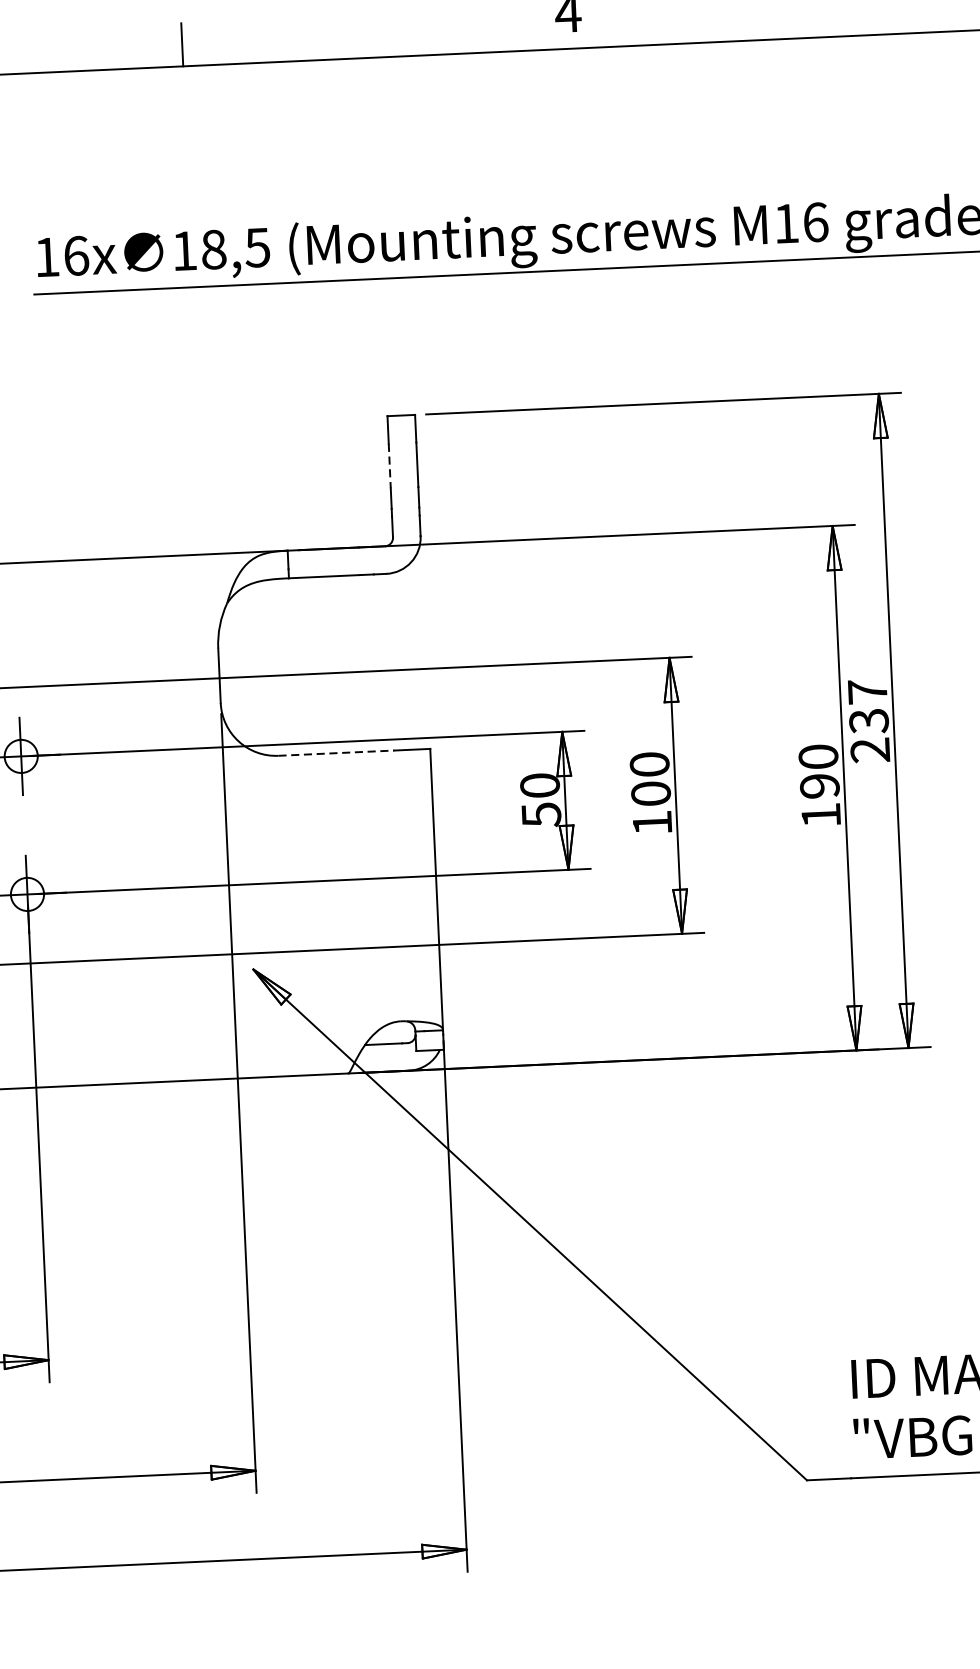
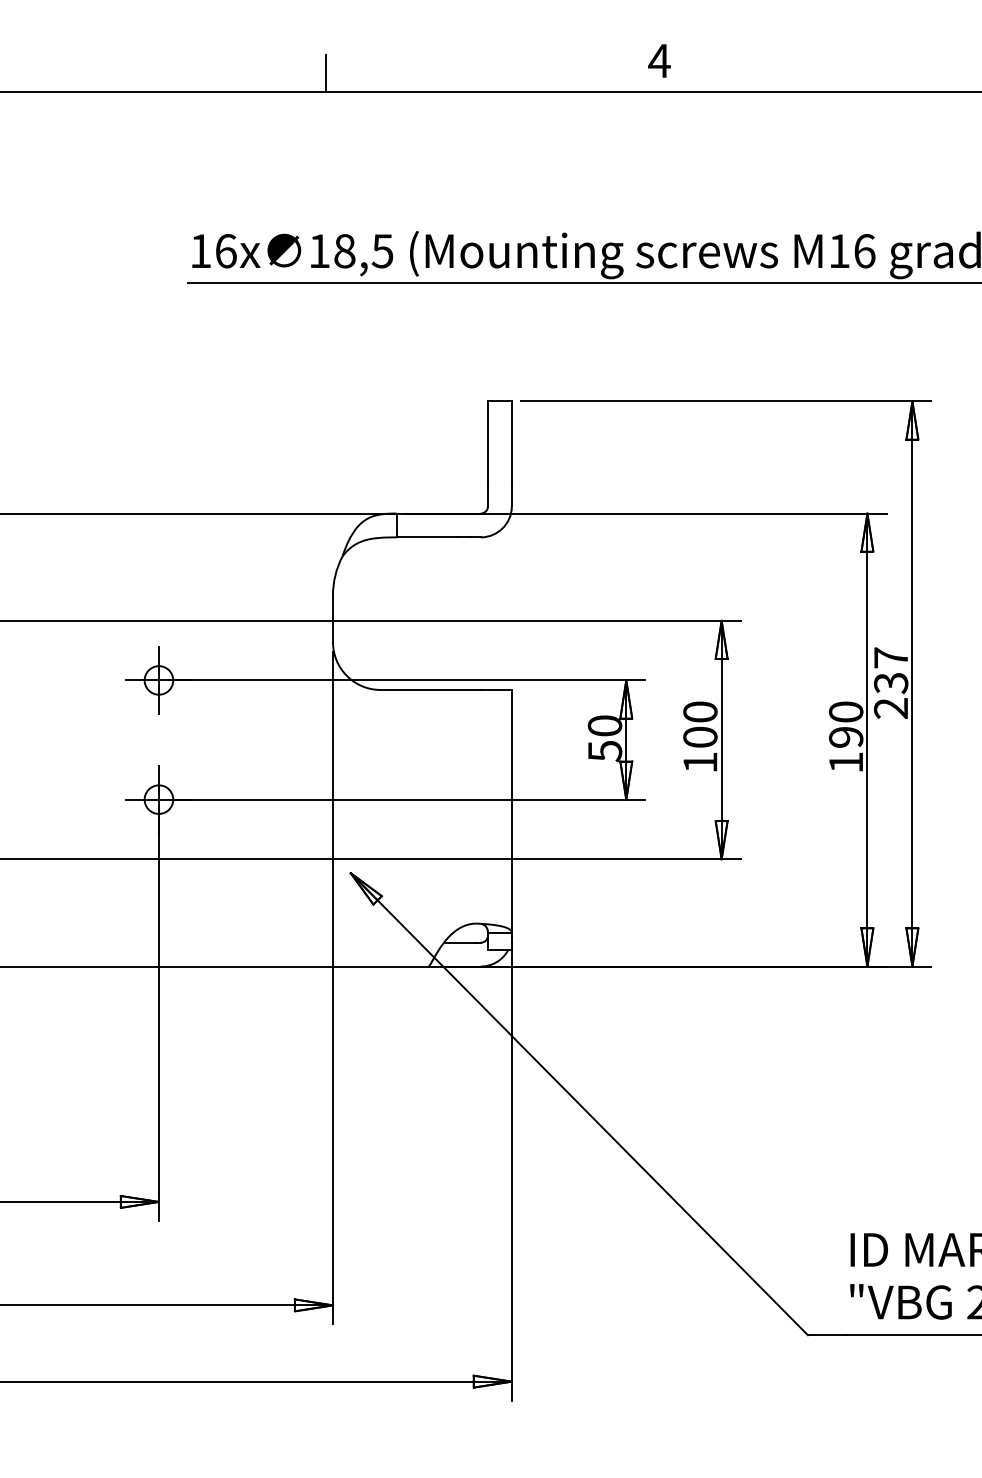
line: (390, 467) -> (488, 445), dashed -> solid
line: (337, 752) -> (431, 689), dashed -> solid

